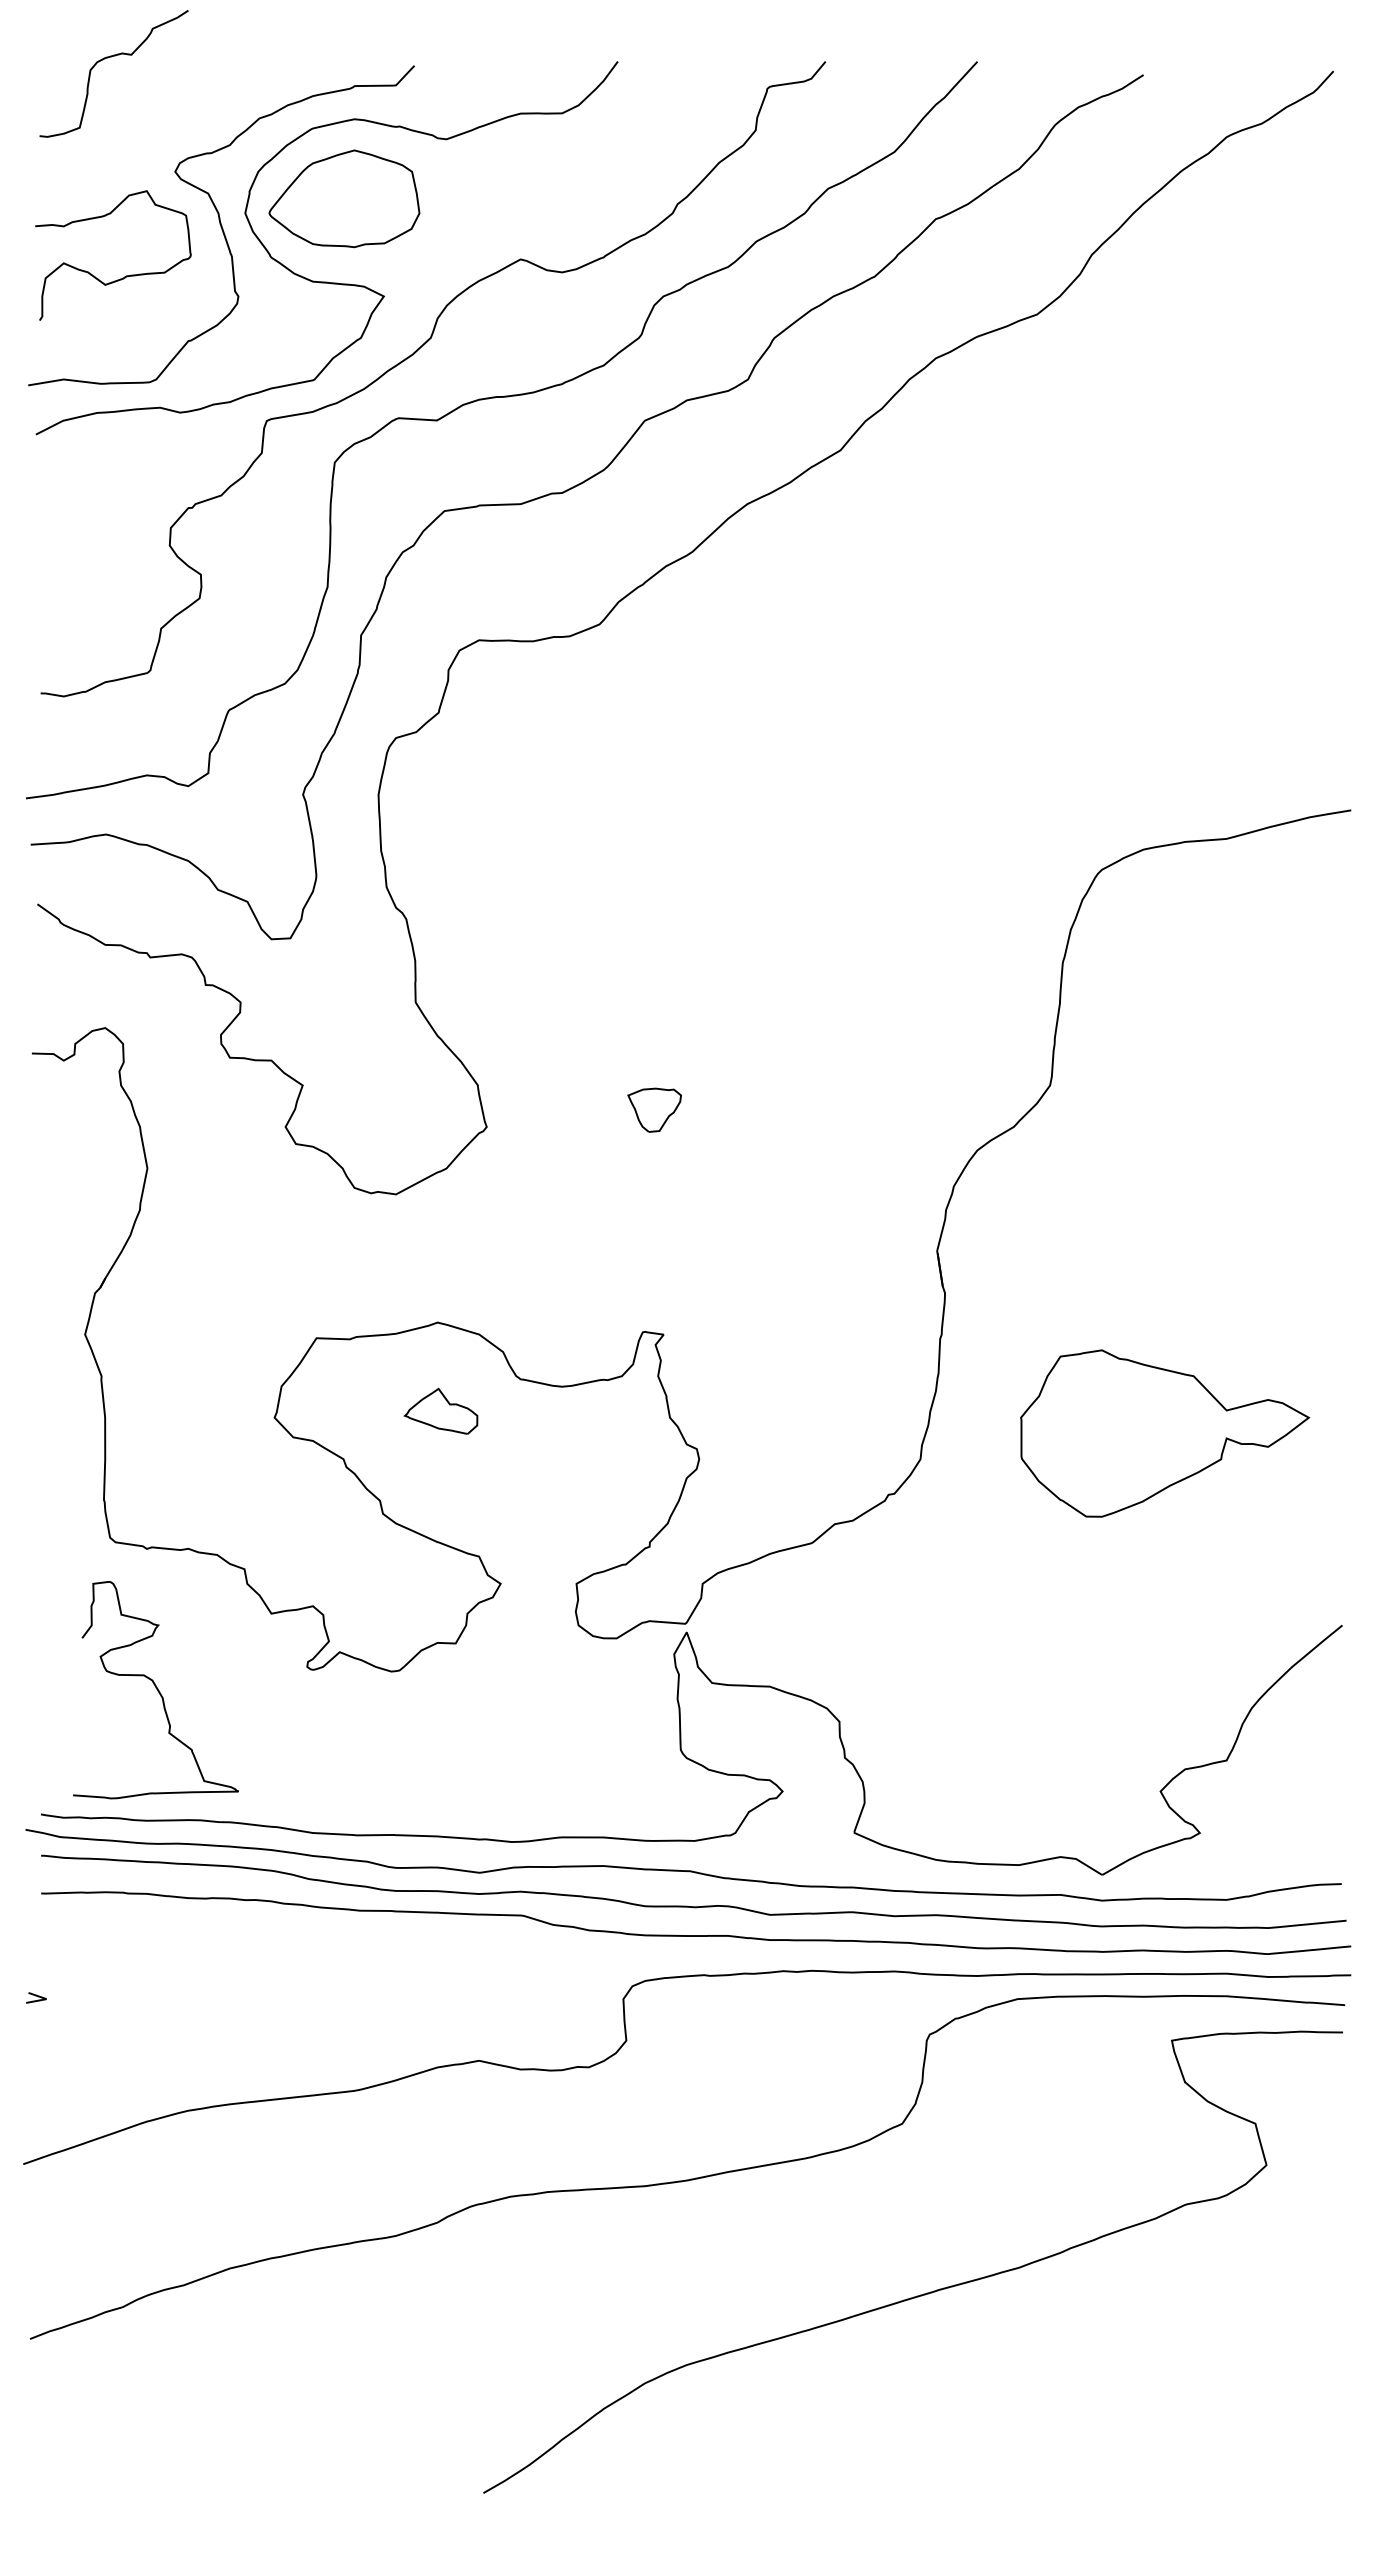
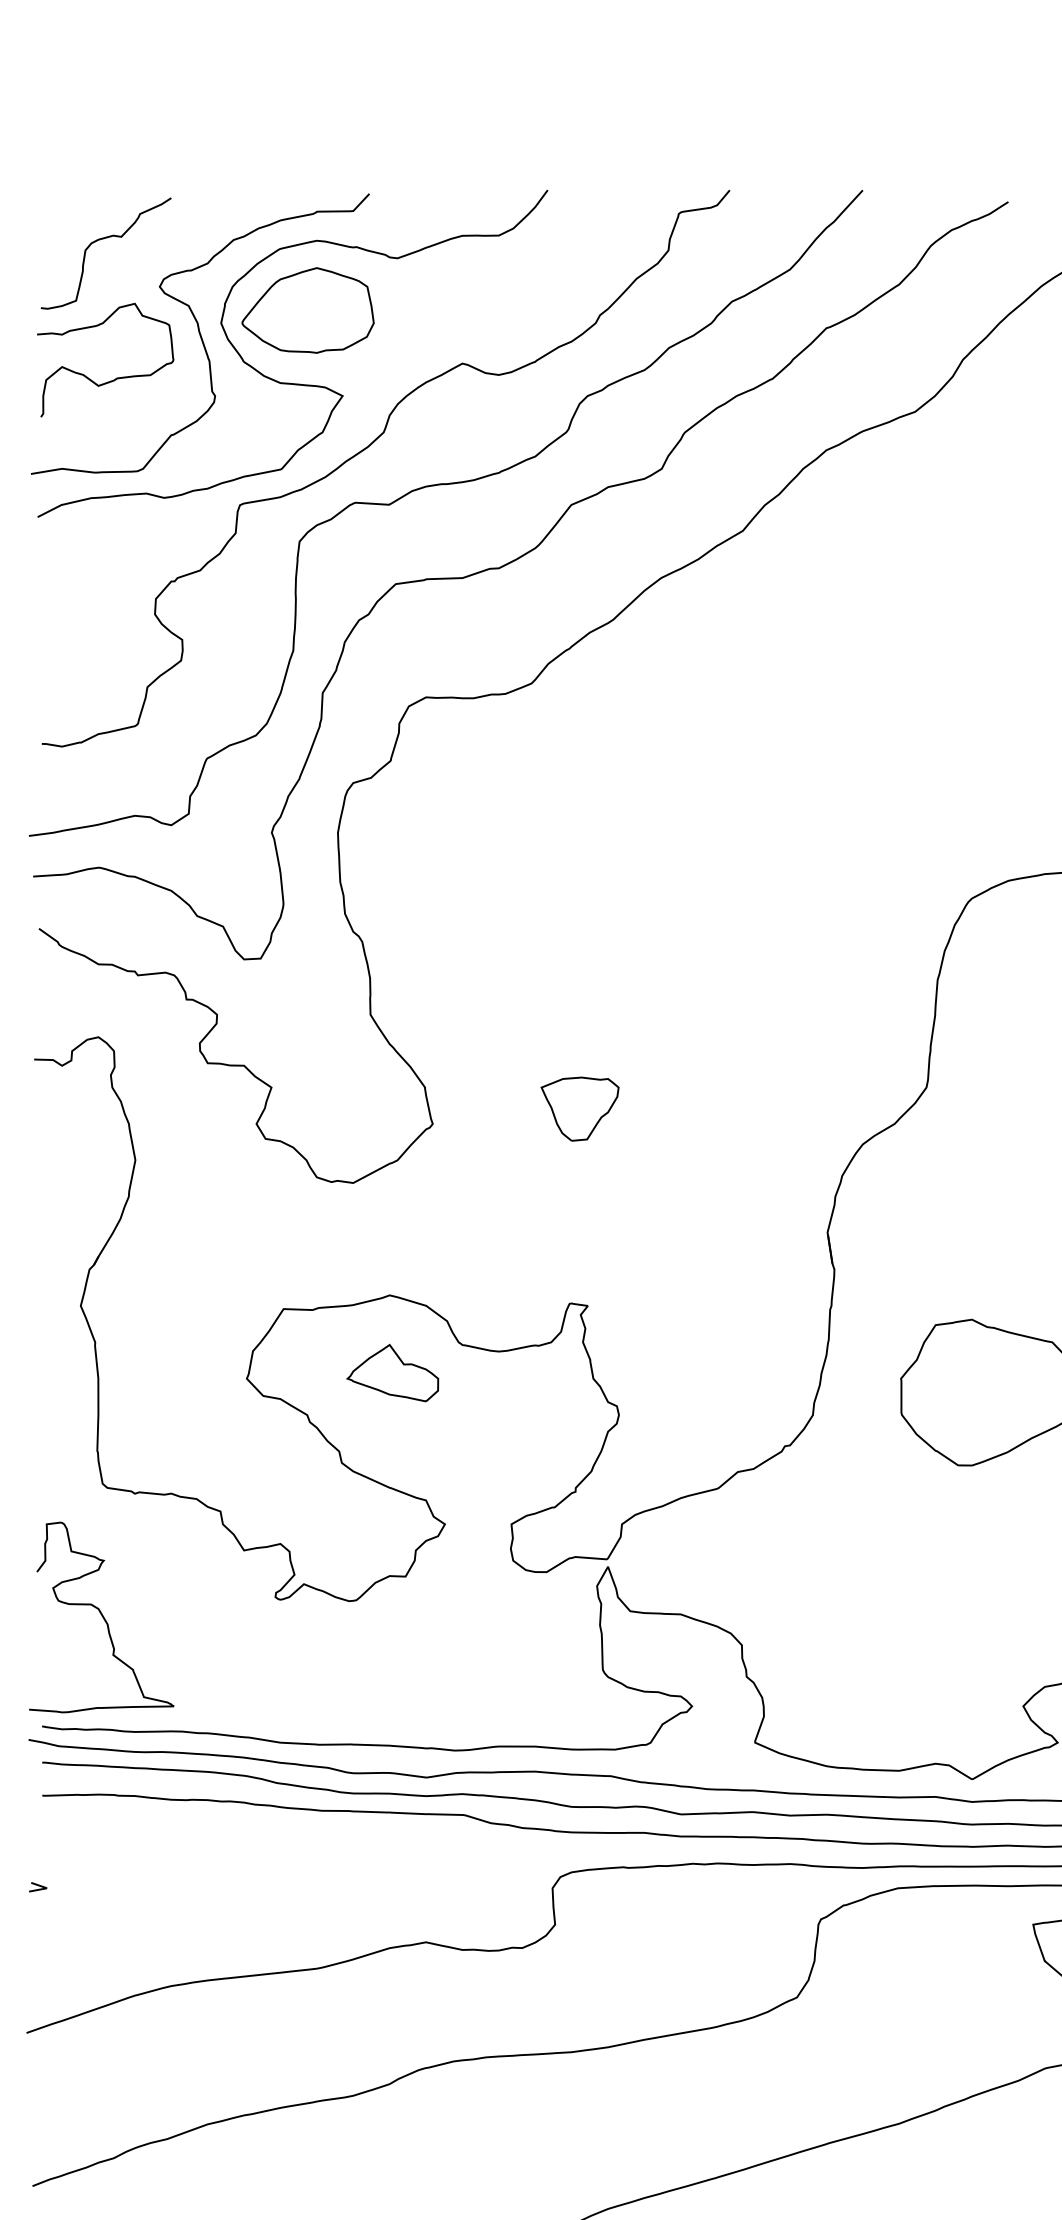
curve: (108, 58) -> (101, 240), moved
part: (654, 1110) -> (579, 1109), size x1.67
part: (440, 1411) -> (392, 1373), size x1.43
curve: (156, 1689) -> (102, 1616), moved

